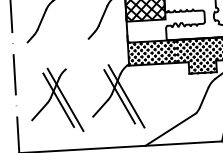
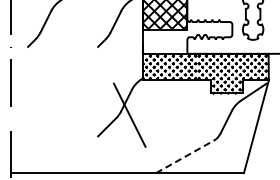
line: (126, 96) -> (137, 115), removed
part: (55, 100) -> (56, 115), removed
line: (171, 128) -> (186, 155), solid -> dashed

